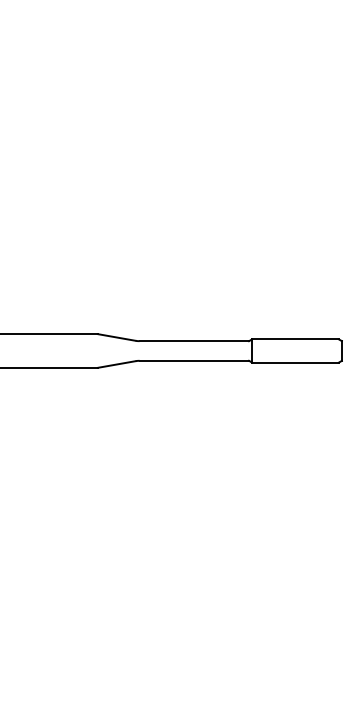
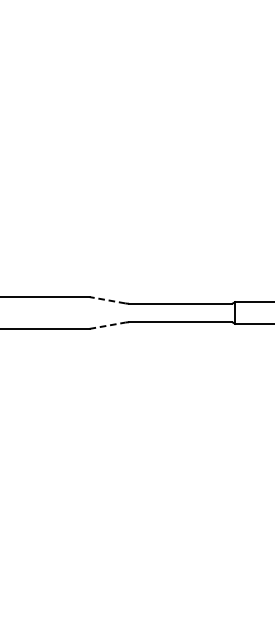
line: (116, 337) -> (107, 300), solid -> dashed
line: (117, 364) -> (108, 325), solid -> dashed

